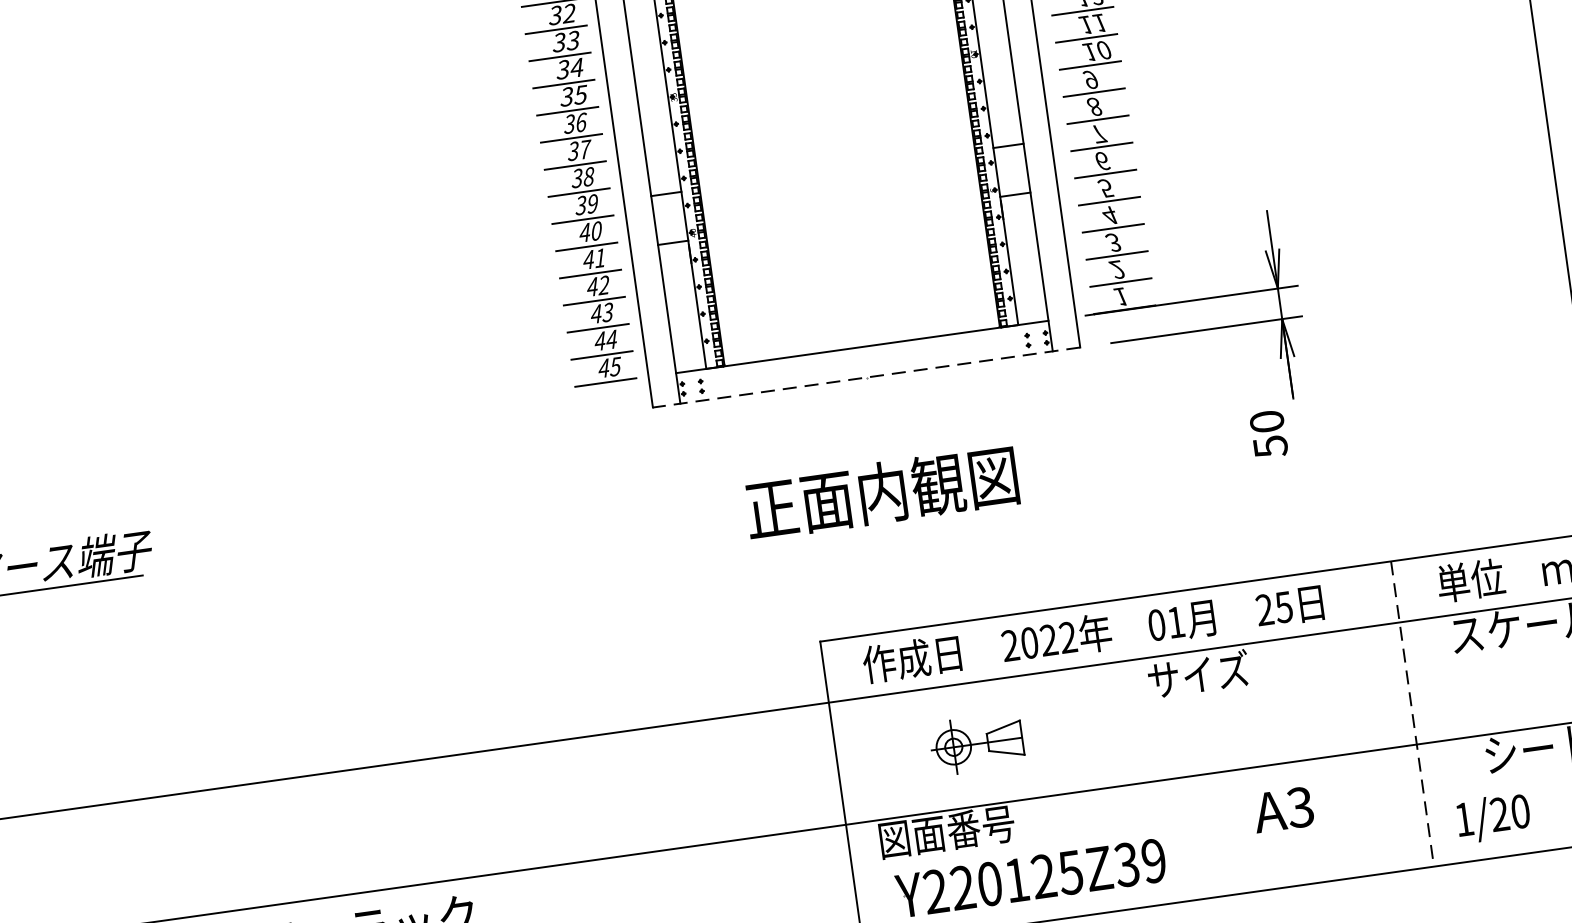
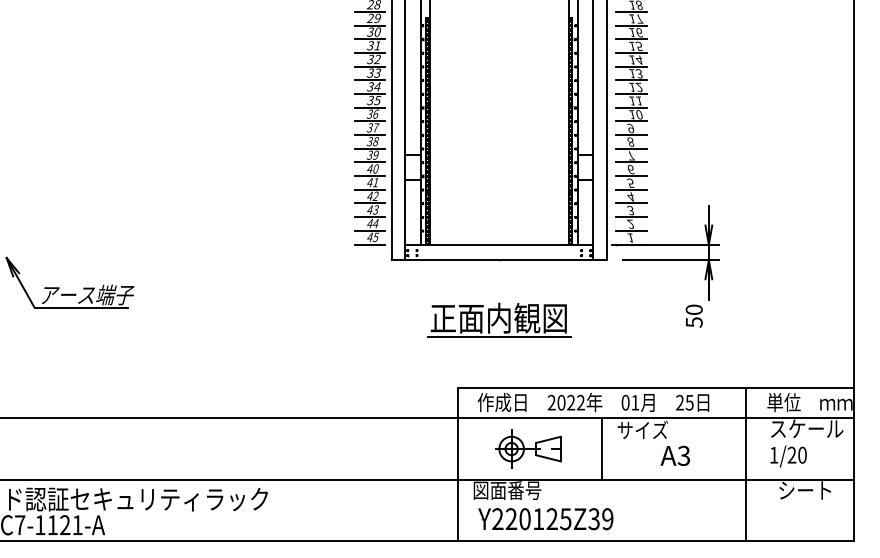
line: (867, 378) -> (499, 260), dashed -> solid
line: (888, 530) -> (499, 337), added
line: (1411, 714) -> (745, 464), dashed -> solid
line: (1121, 722) -> (601, 448), added
part: (977, 742) -> (528, 448), size x1.43
text: (1281, 809) -> (674, 455), moved
text: (1493, 817) -> (788, 456), moved

